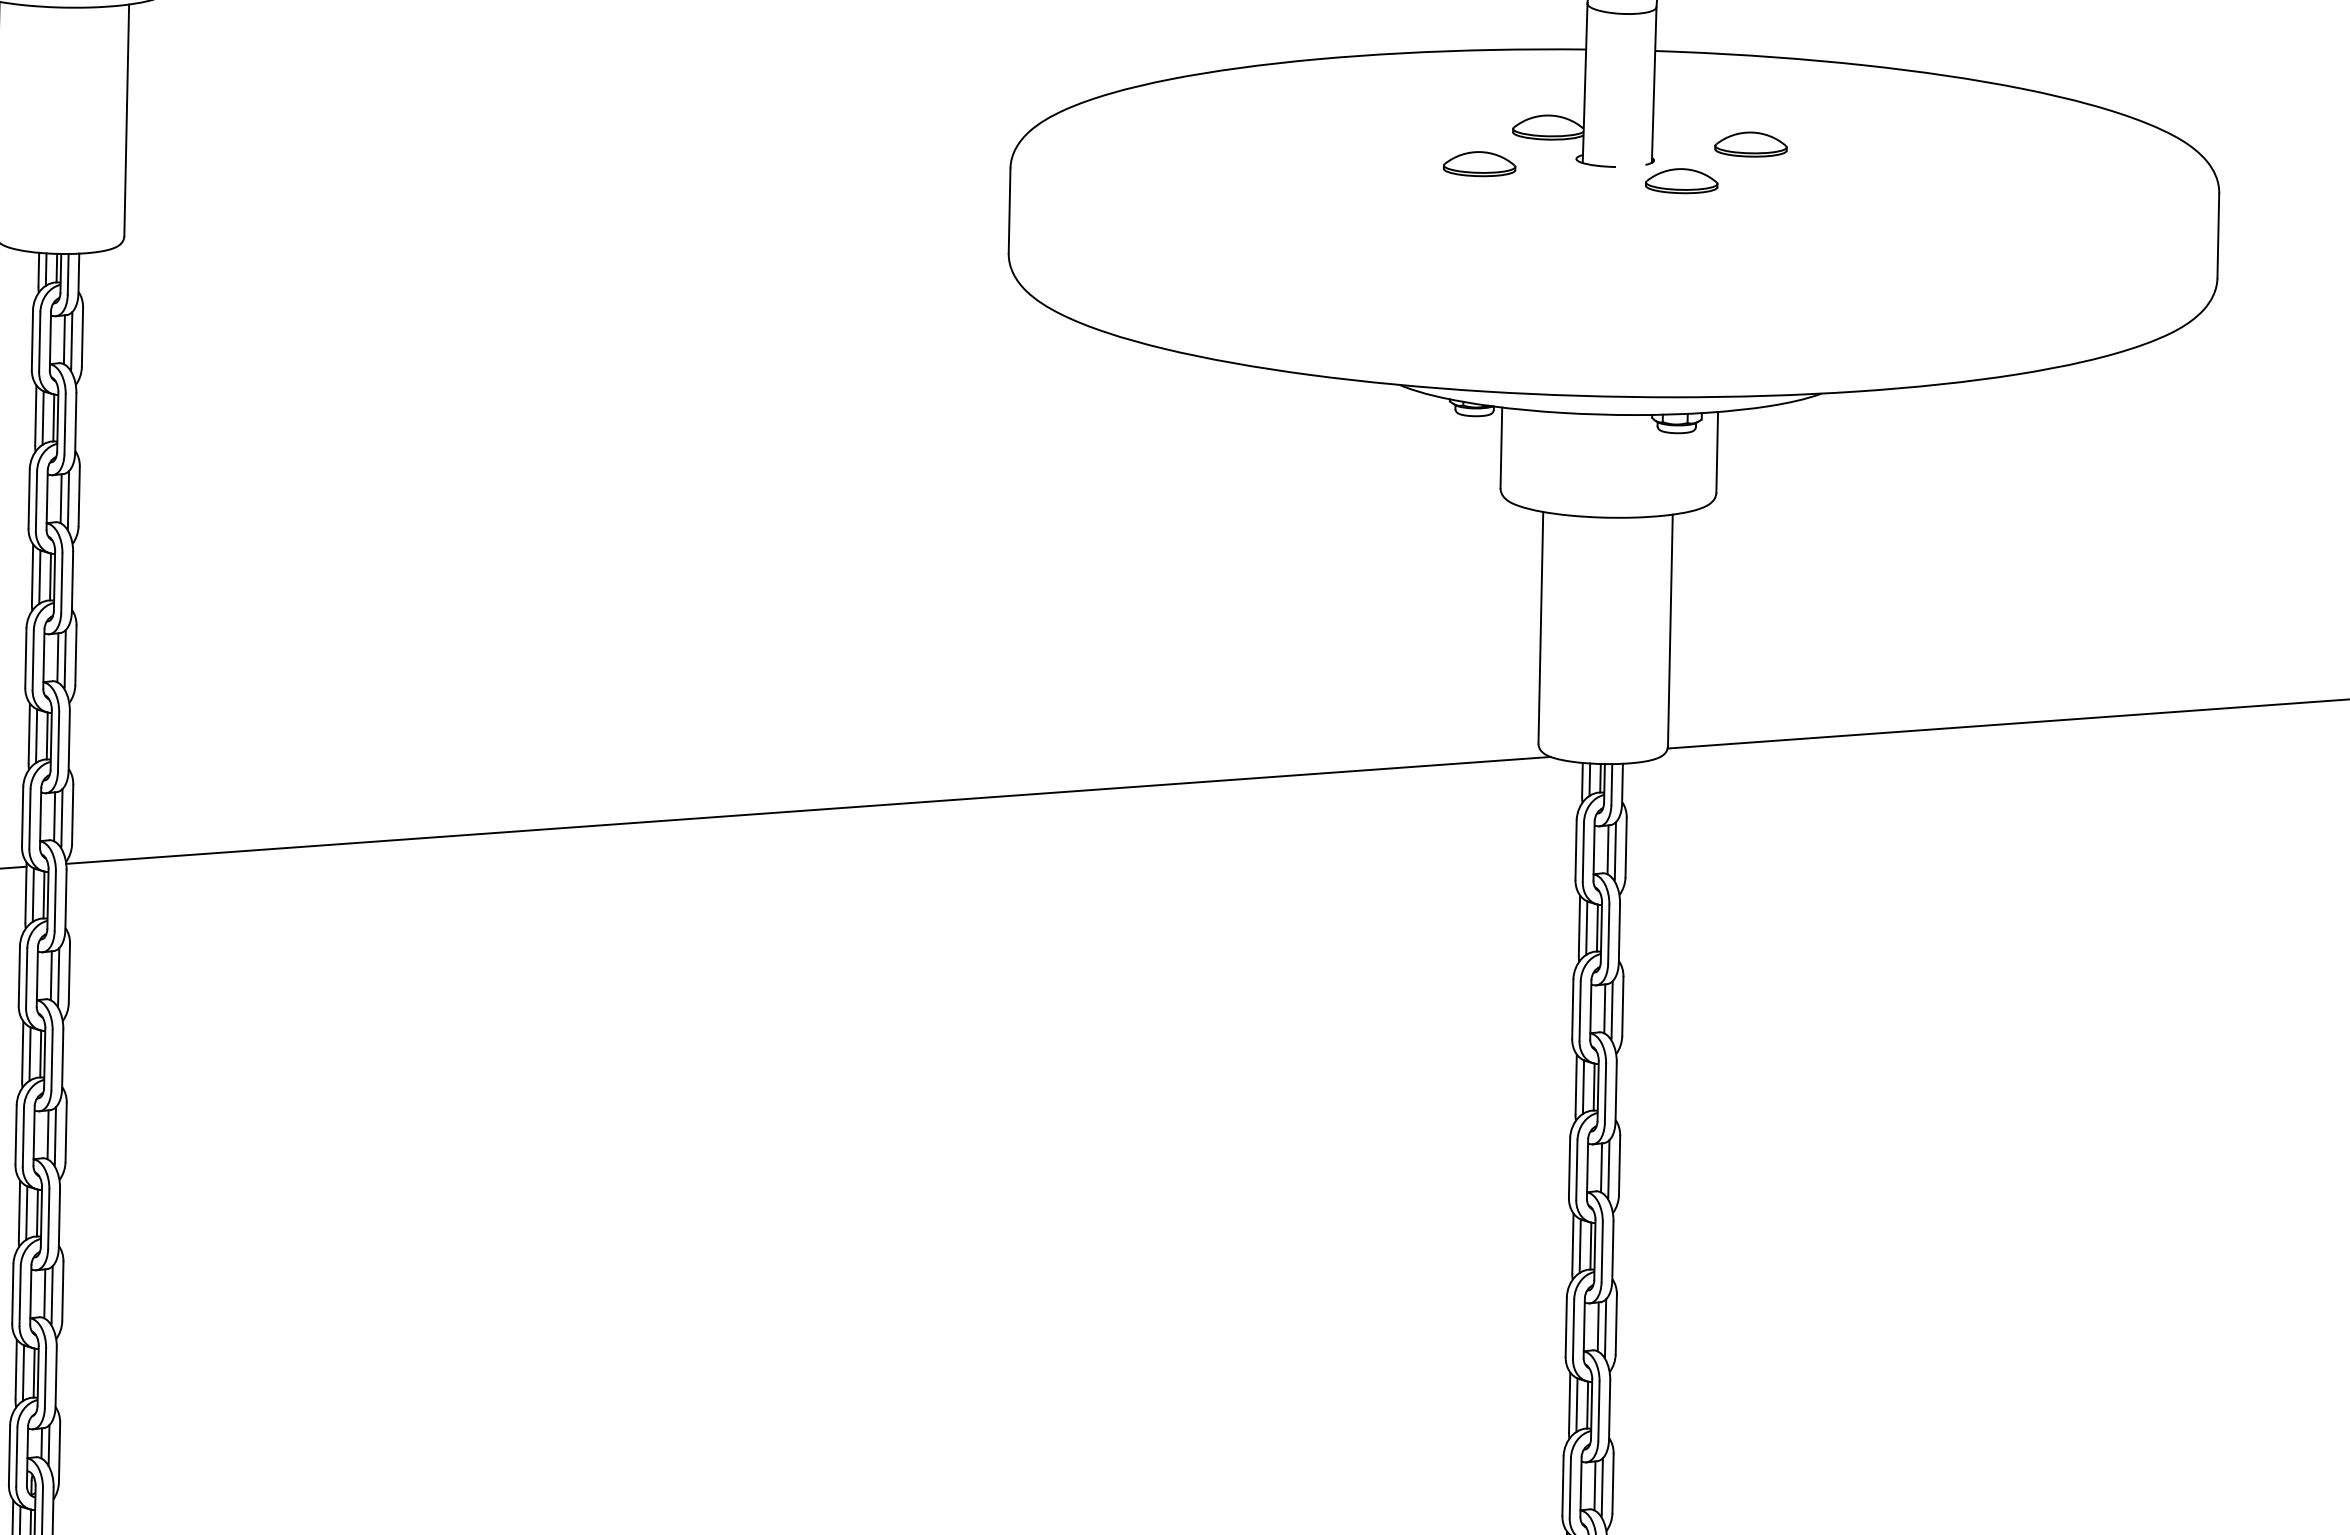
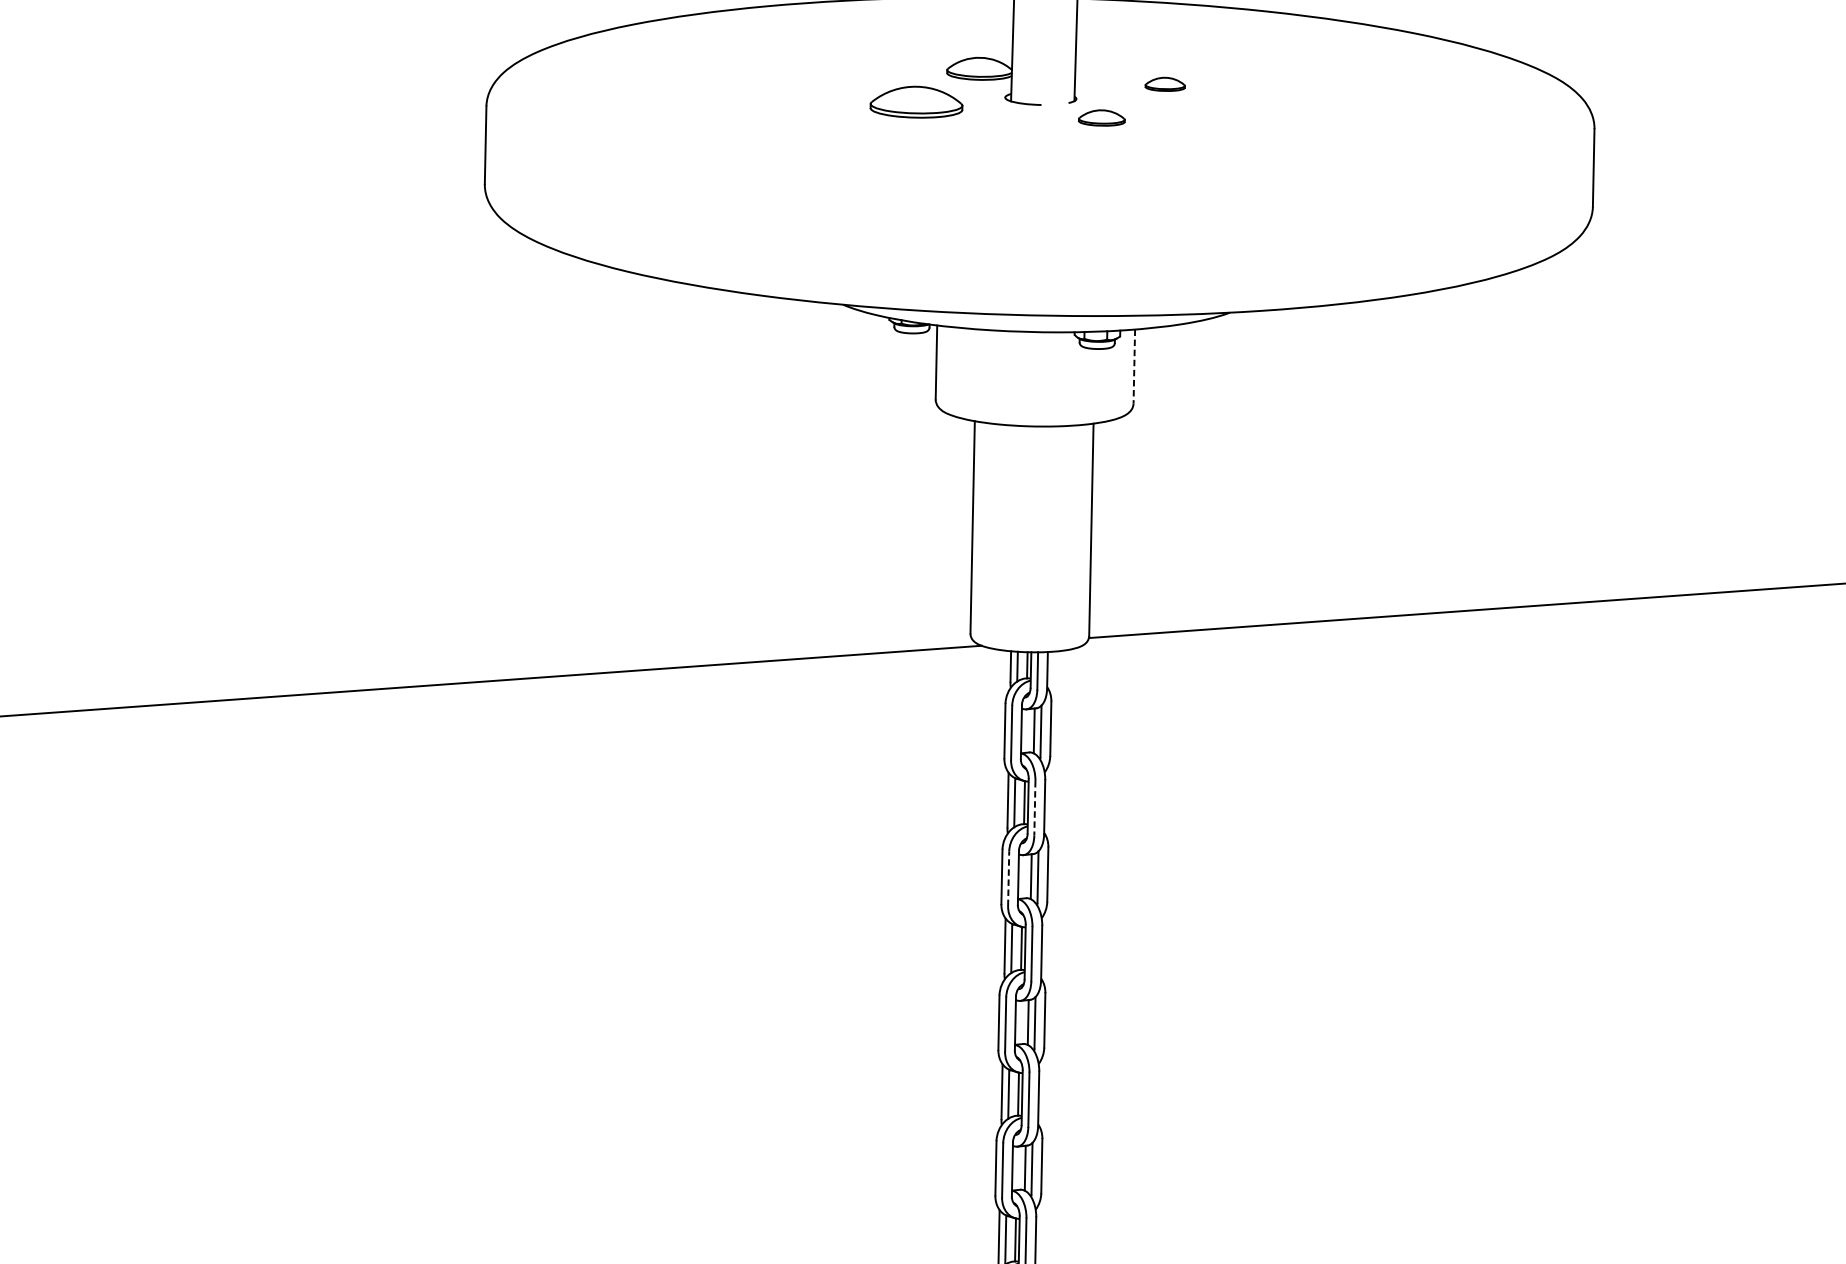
part: (1750, 144) -> (1164, 84), size x0.6
part: (1479, 164) -> (916, 102), size x1.4
part: (1681, 181) -> (1101, 118), size x0.7
line: (1717, 452) -> (1134, 366), solid -> dashed
line: (1608, 934) -> (1034, 808), solid -> dashed
line: (1580, 1011) -> (1008, 879), solid -> dashed

